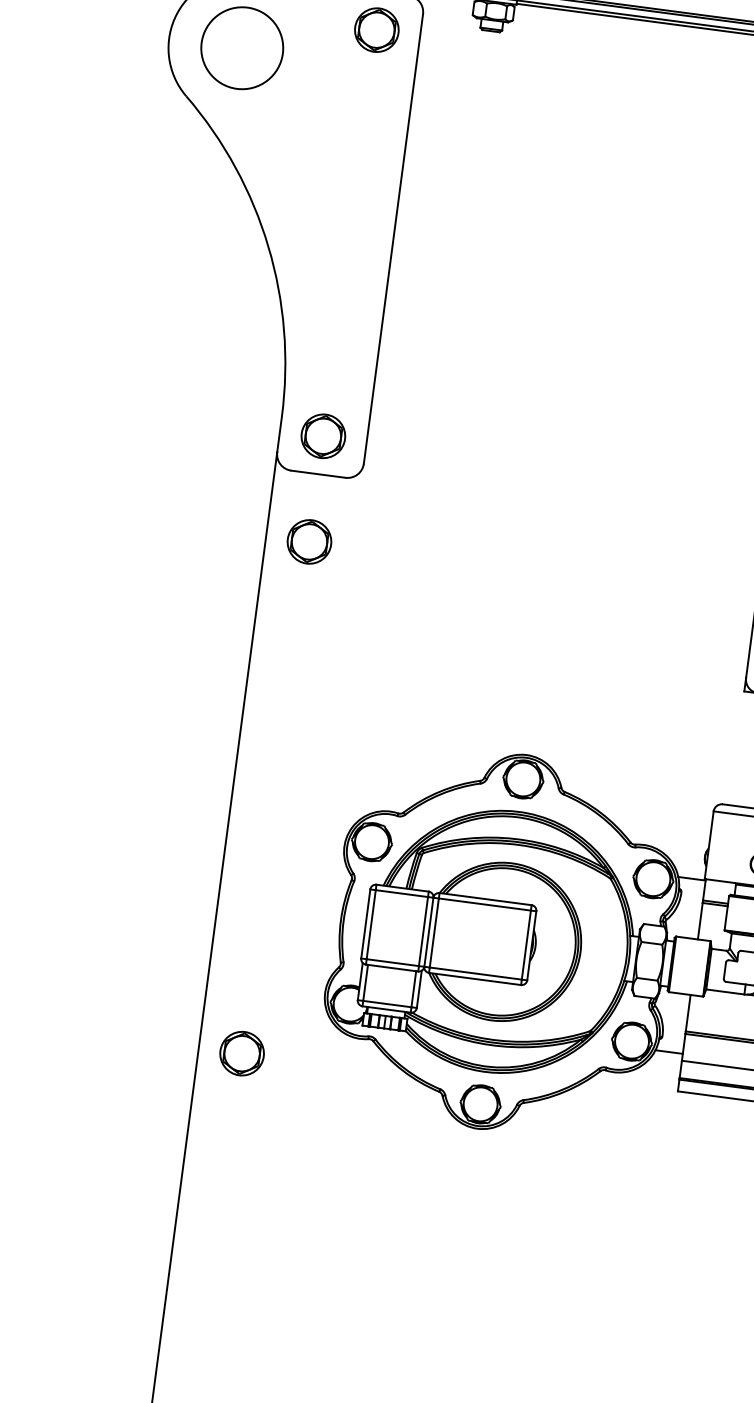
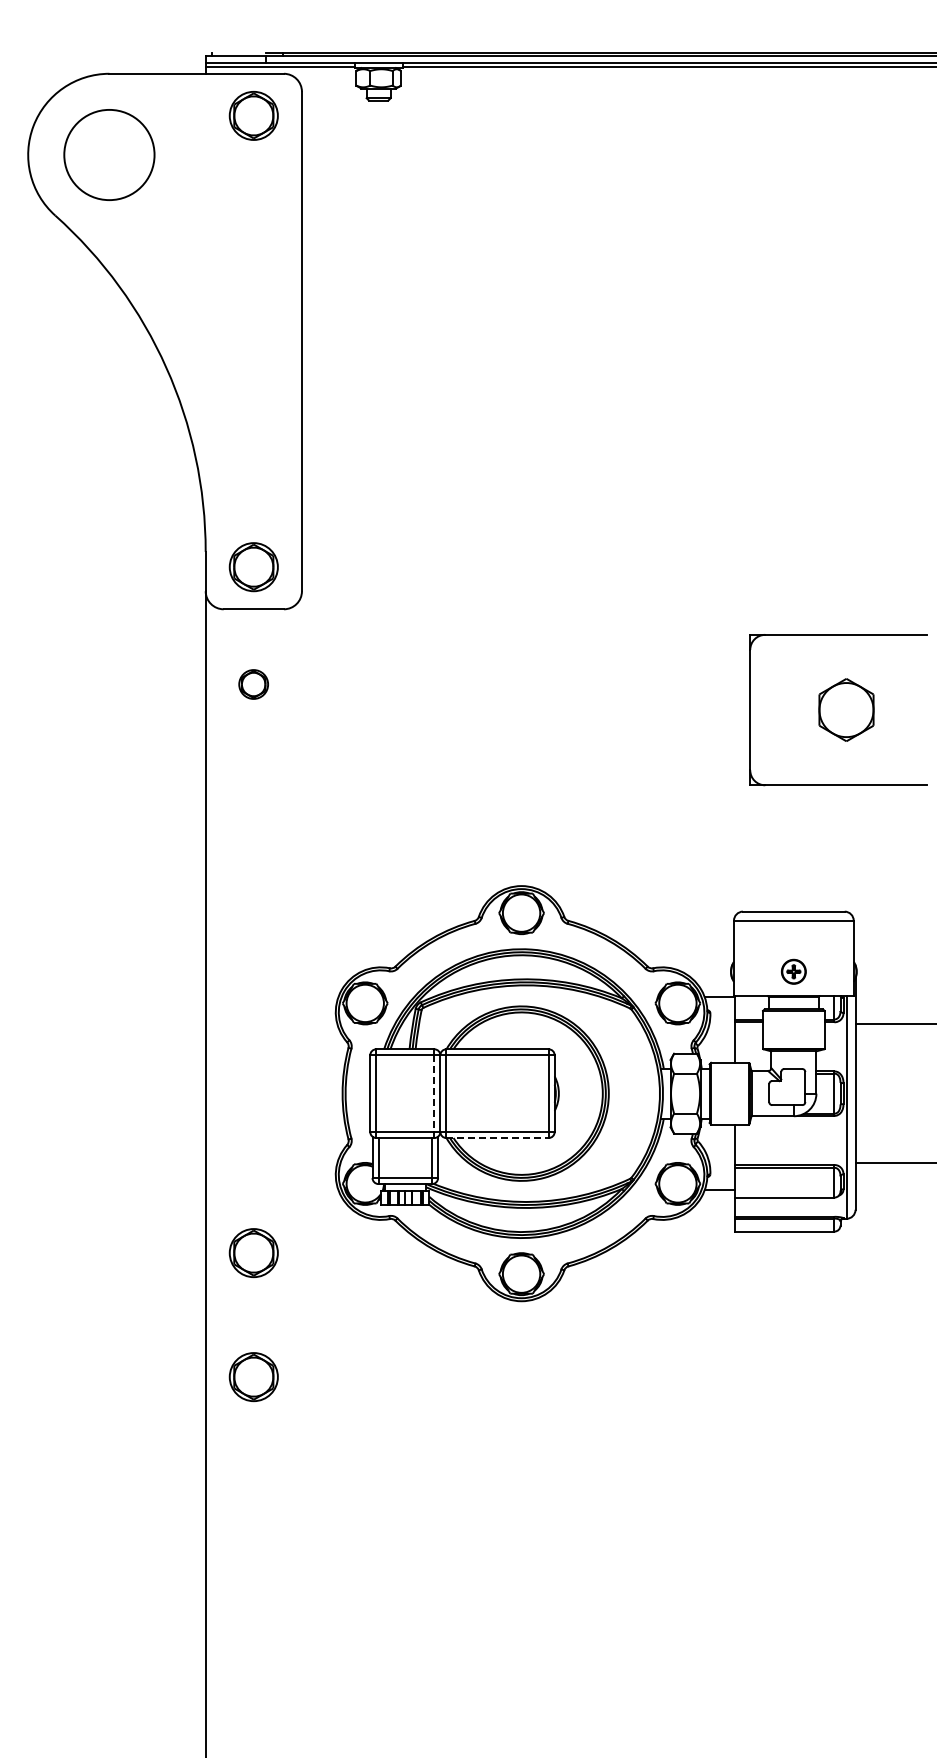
part: (309, 541) -> (253, 684), size x0.6
line: (423, 932) -> (434, 1094), solid -> dashed
line: (475, 979) -> (498, 1138), solid -> dashed
part: (227, 1165) -> (253, 1377), added

